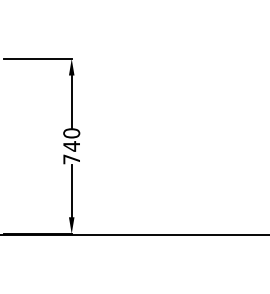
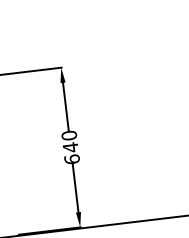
text: (71, 159) -> (71, 159), 740 -> 640

